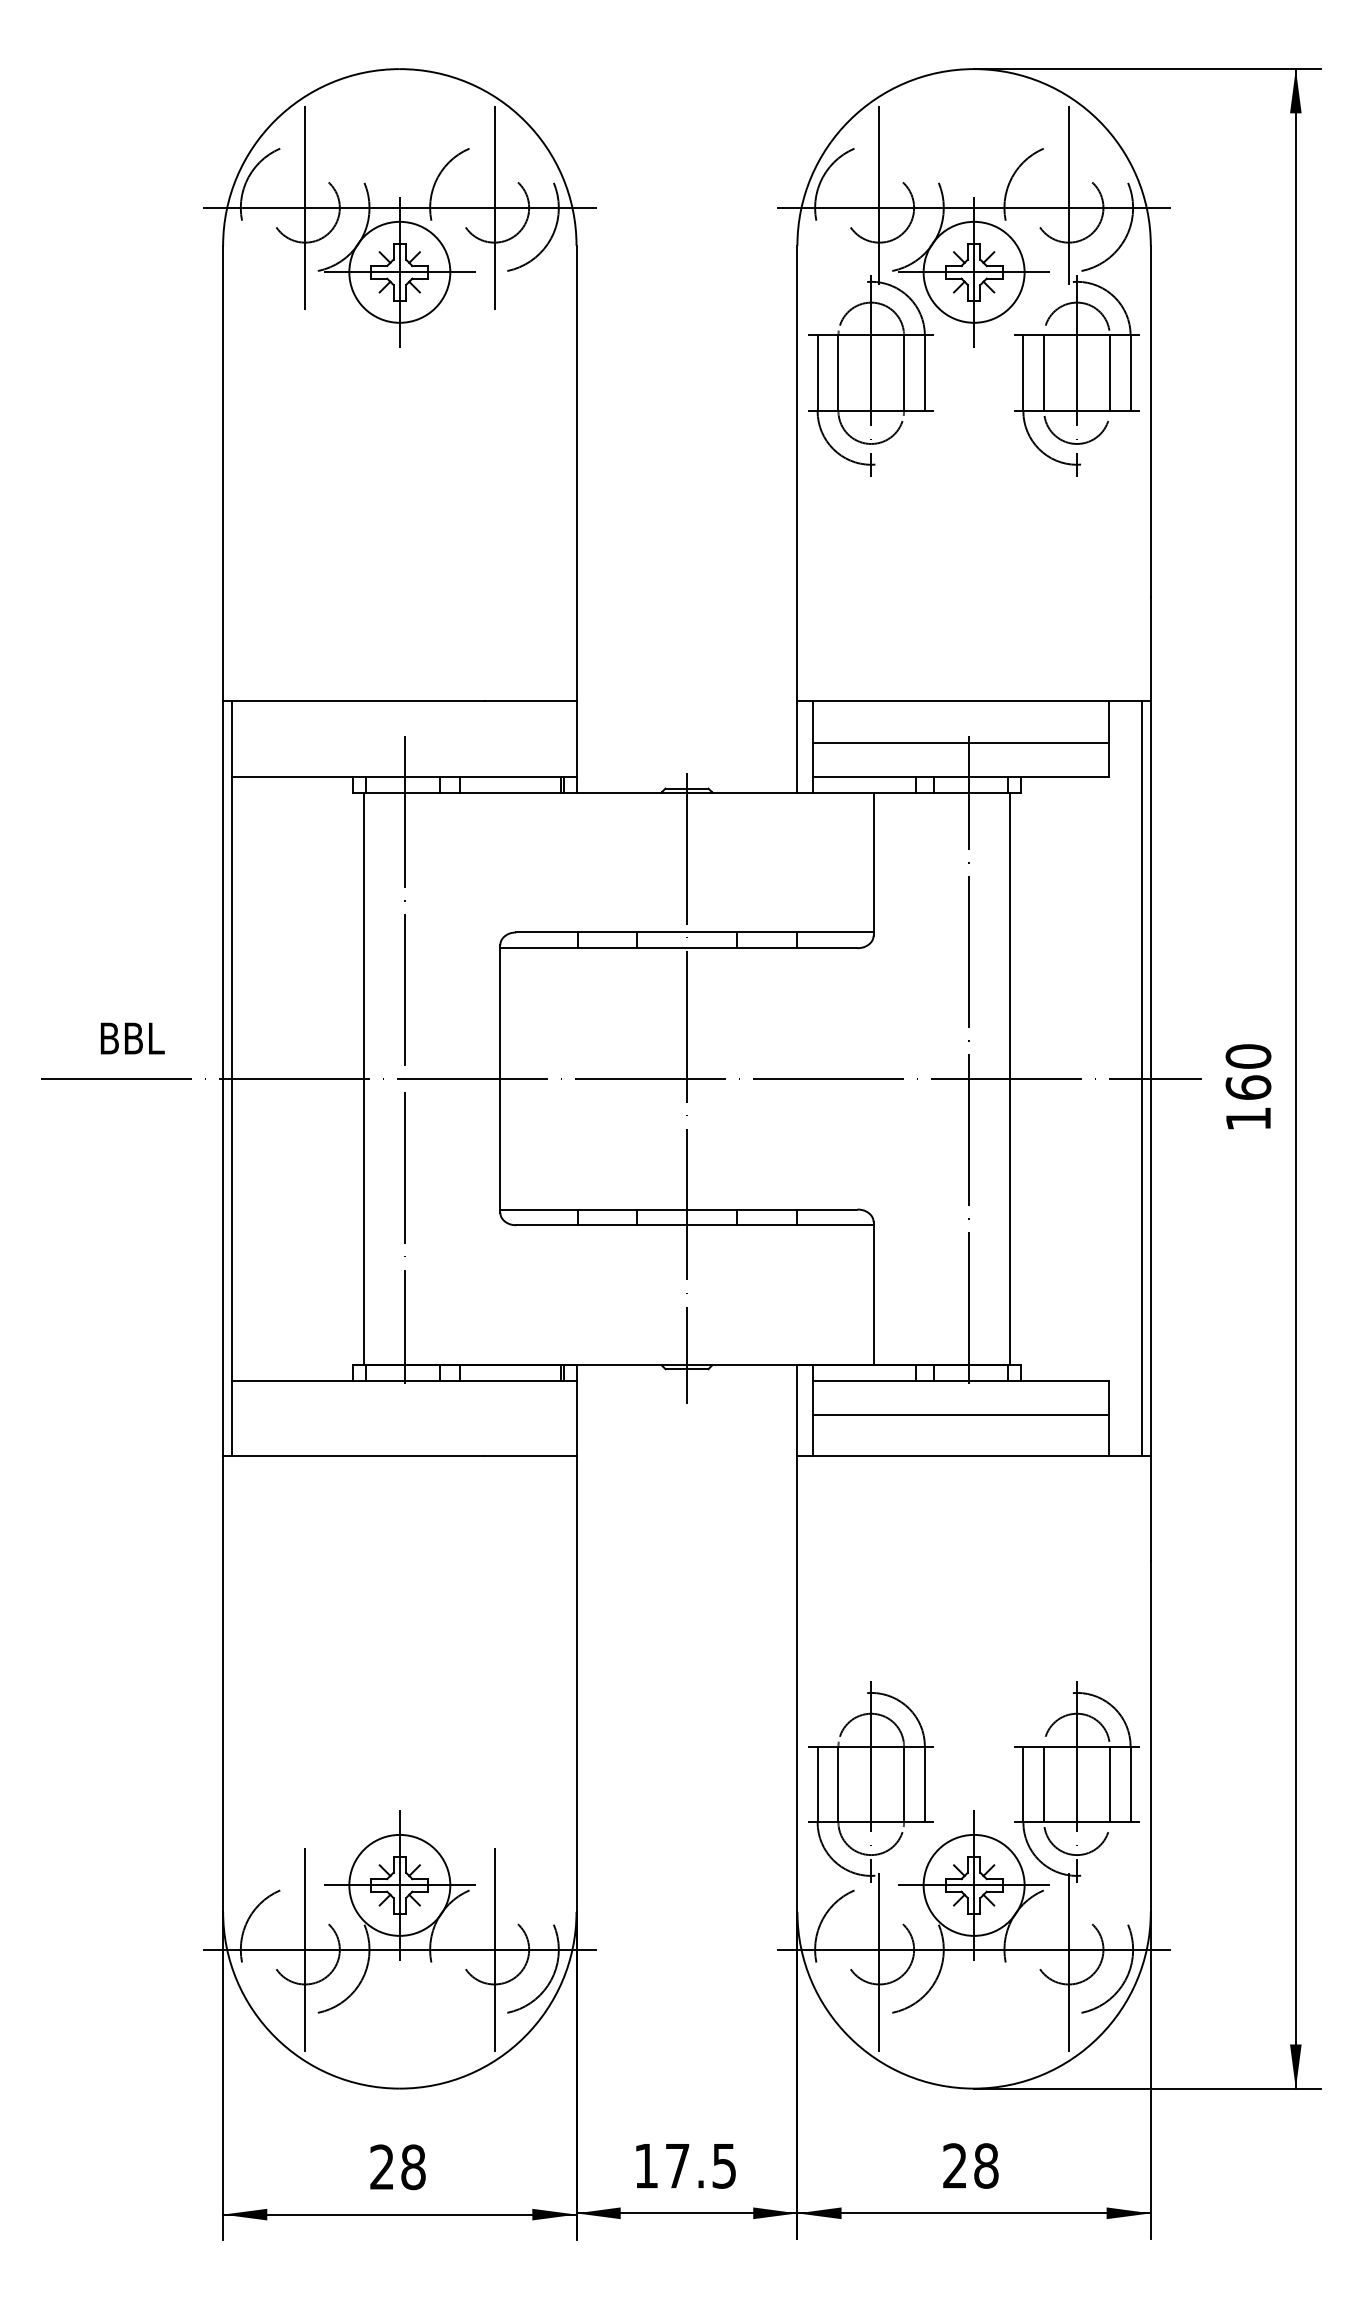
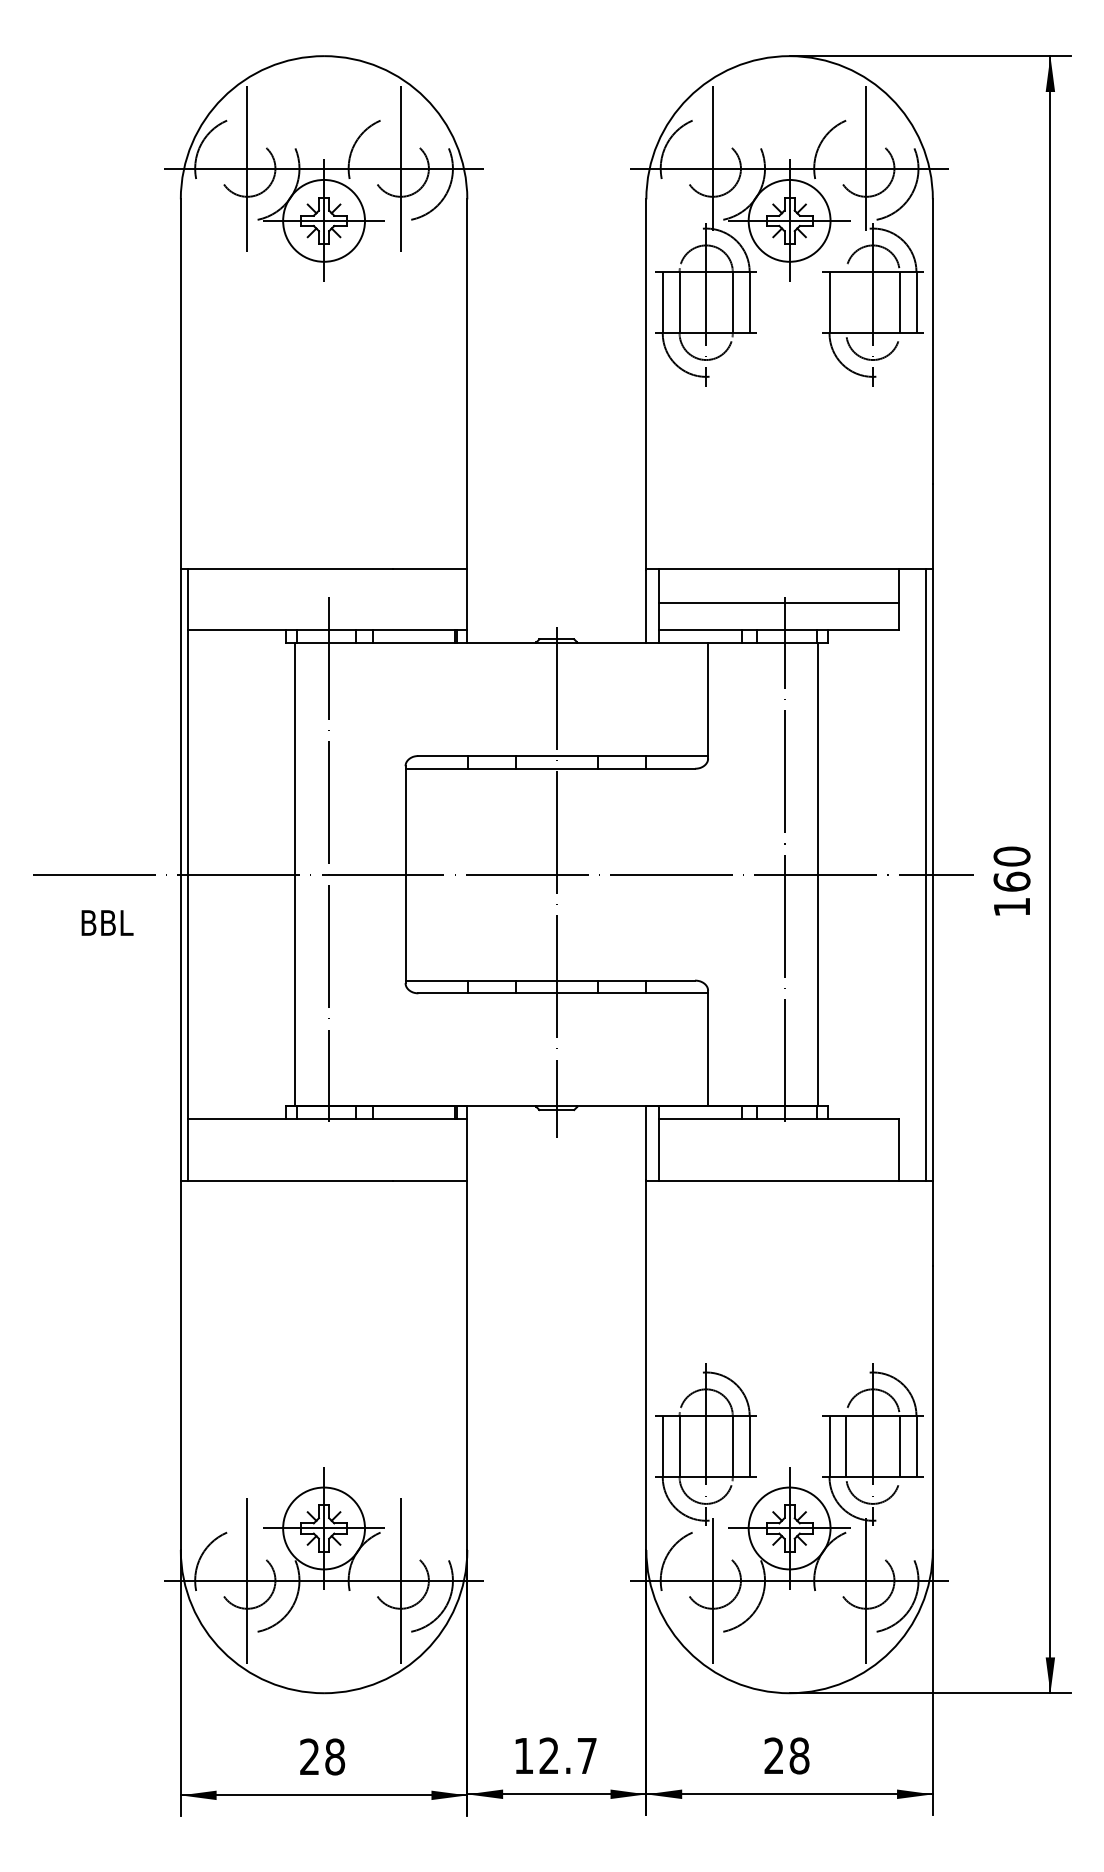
line: (1044, 373) -> (846, 302), removed
text: (132, 1037) -> (107, 922), moved
line: (960, 1414) -> (778, 1146), removed
text: (700, 2165) -> (567, 1755), 17.5 -> 12.7

